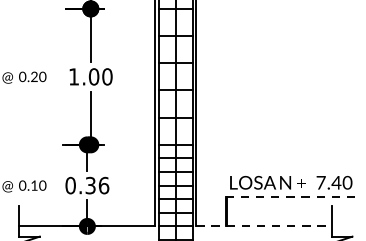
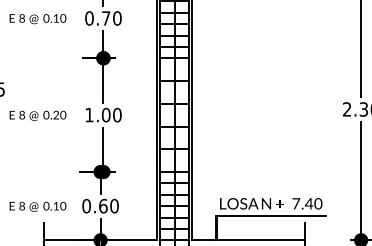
text: (96, 184) -> (108, 205), 0.36 -> 0.60
line: (290, 196) -> (270, 215), dashed -> solid
line: (264, 226) -> (248, 240), dashed -> solid

